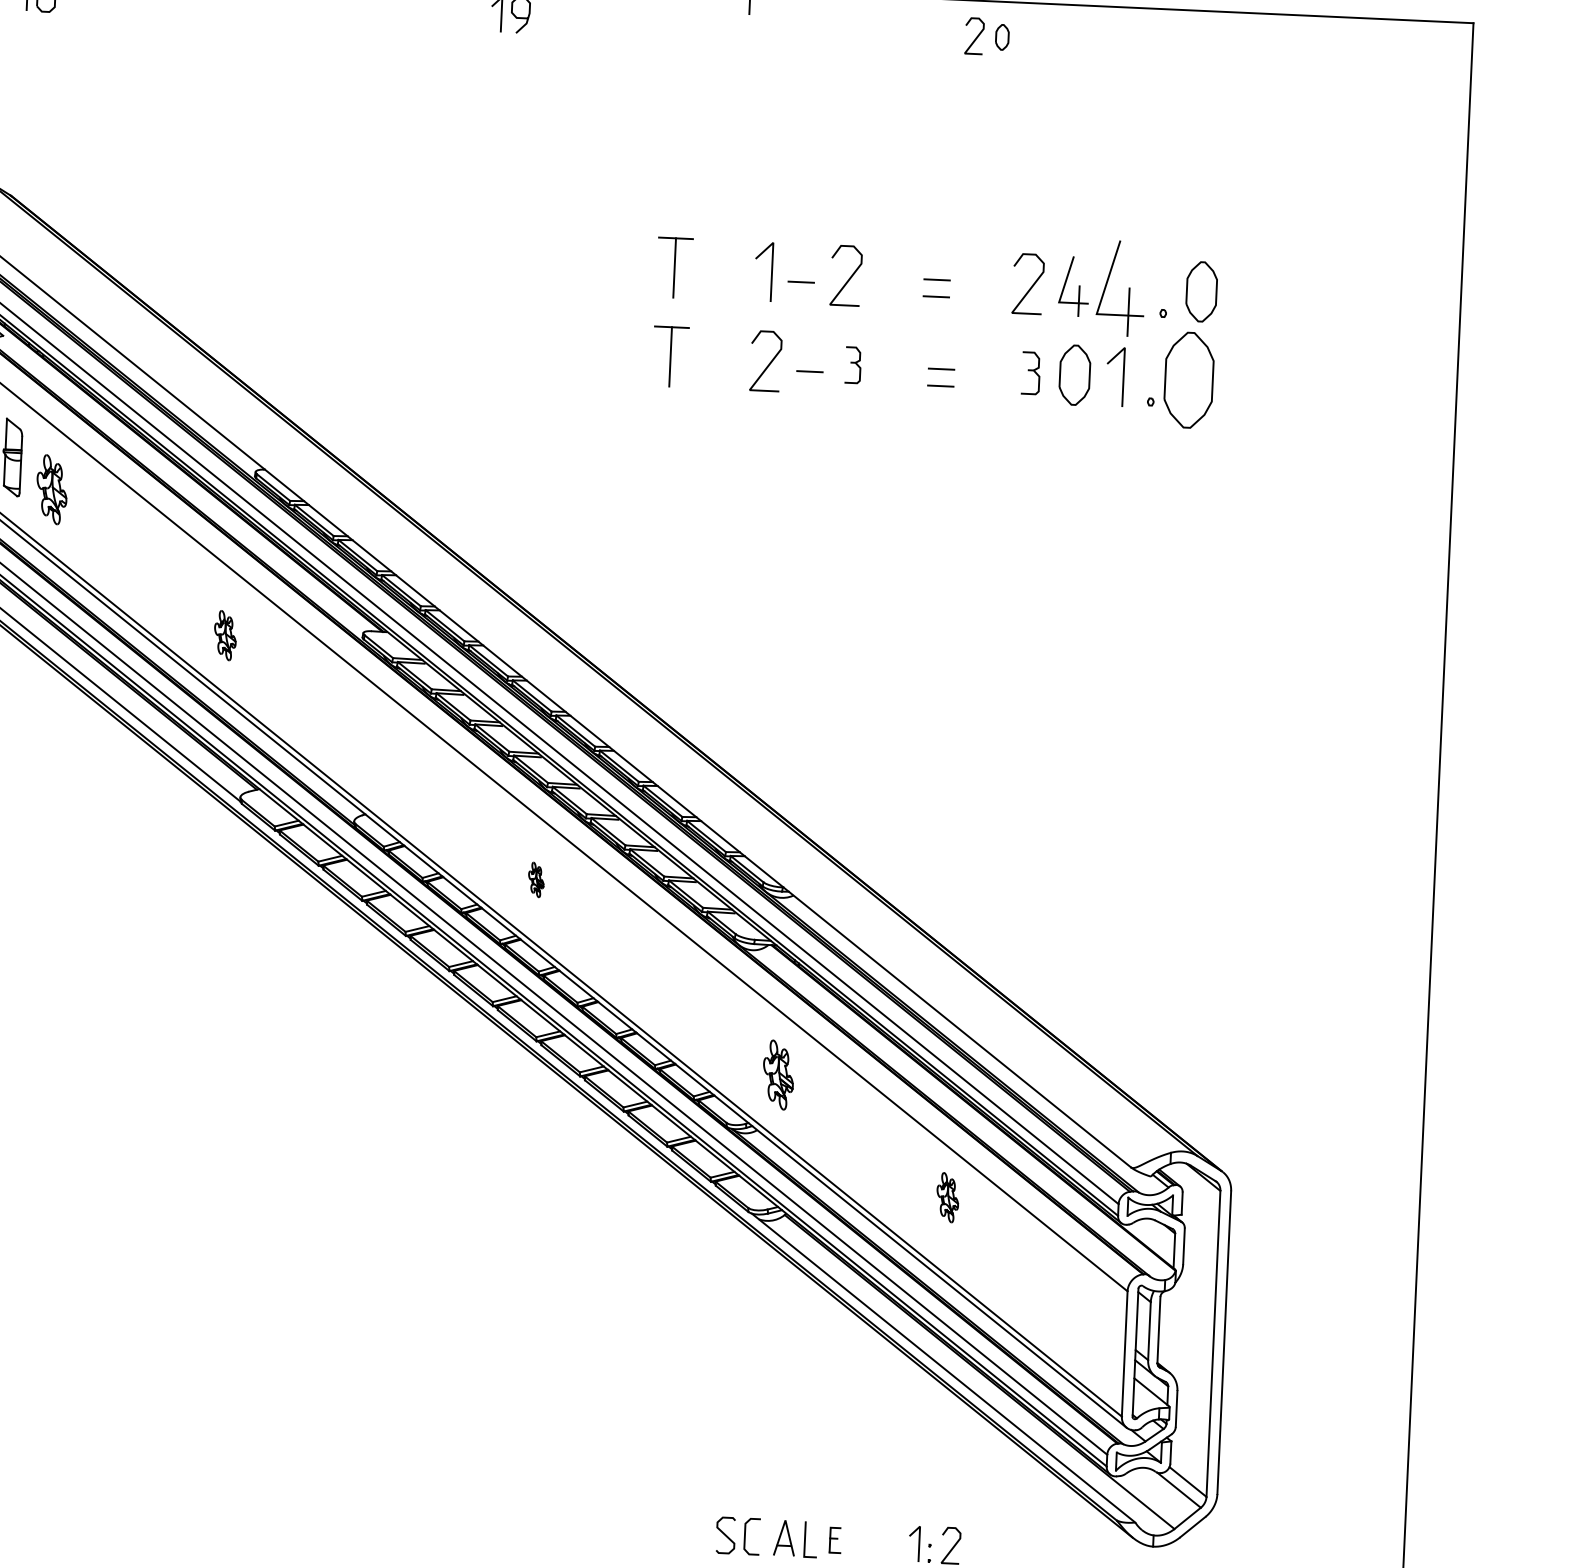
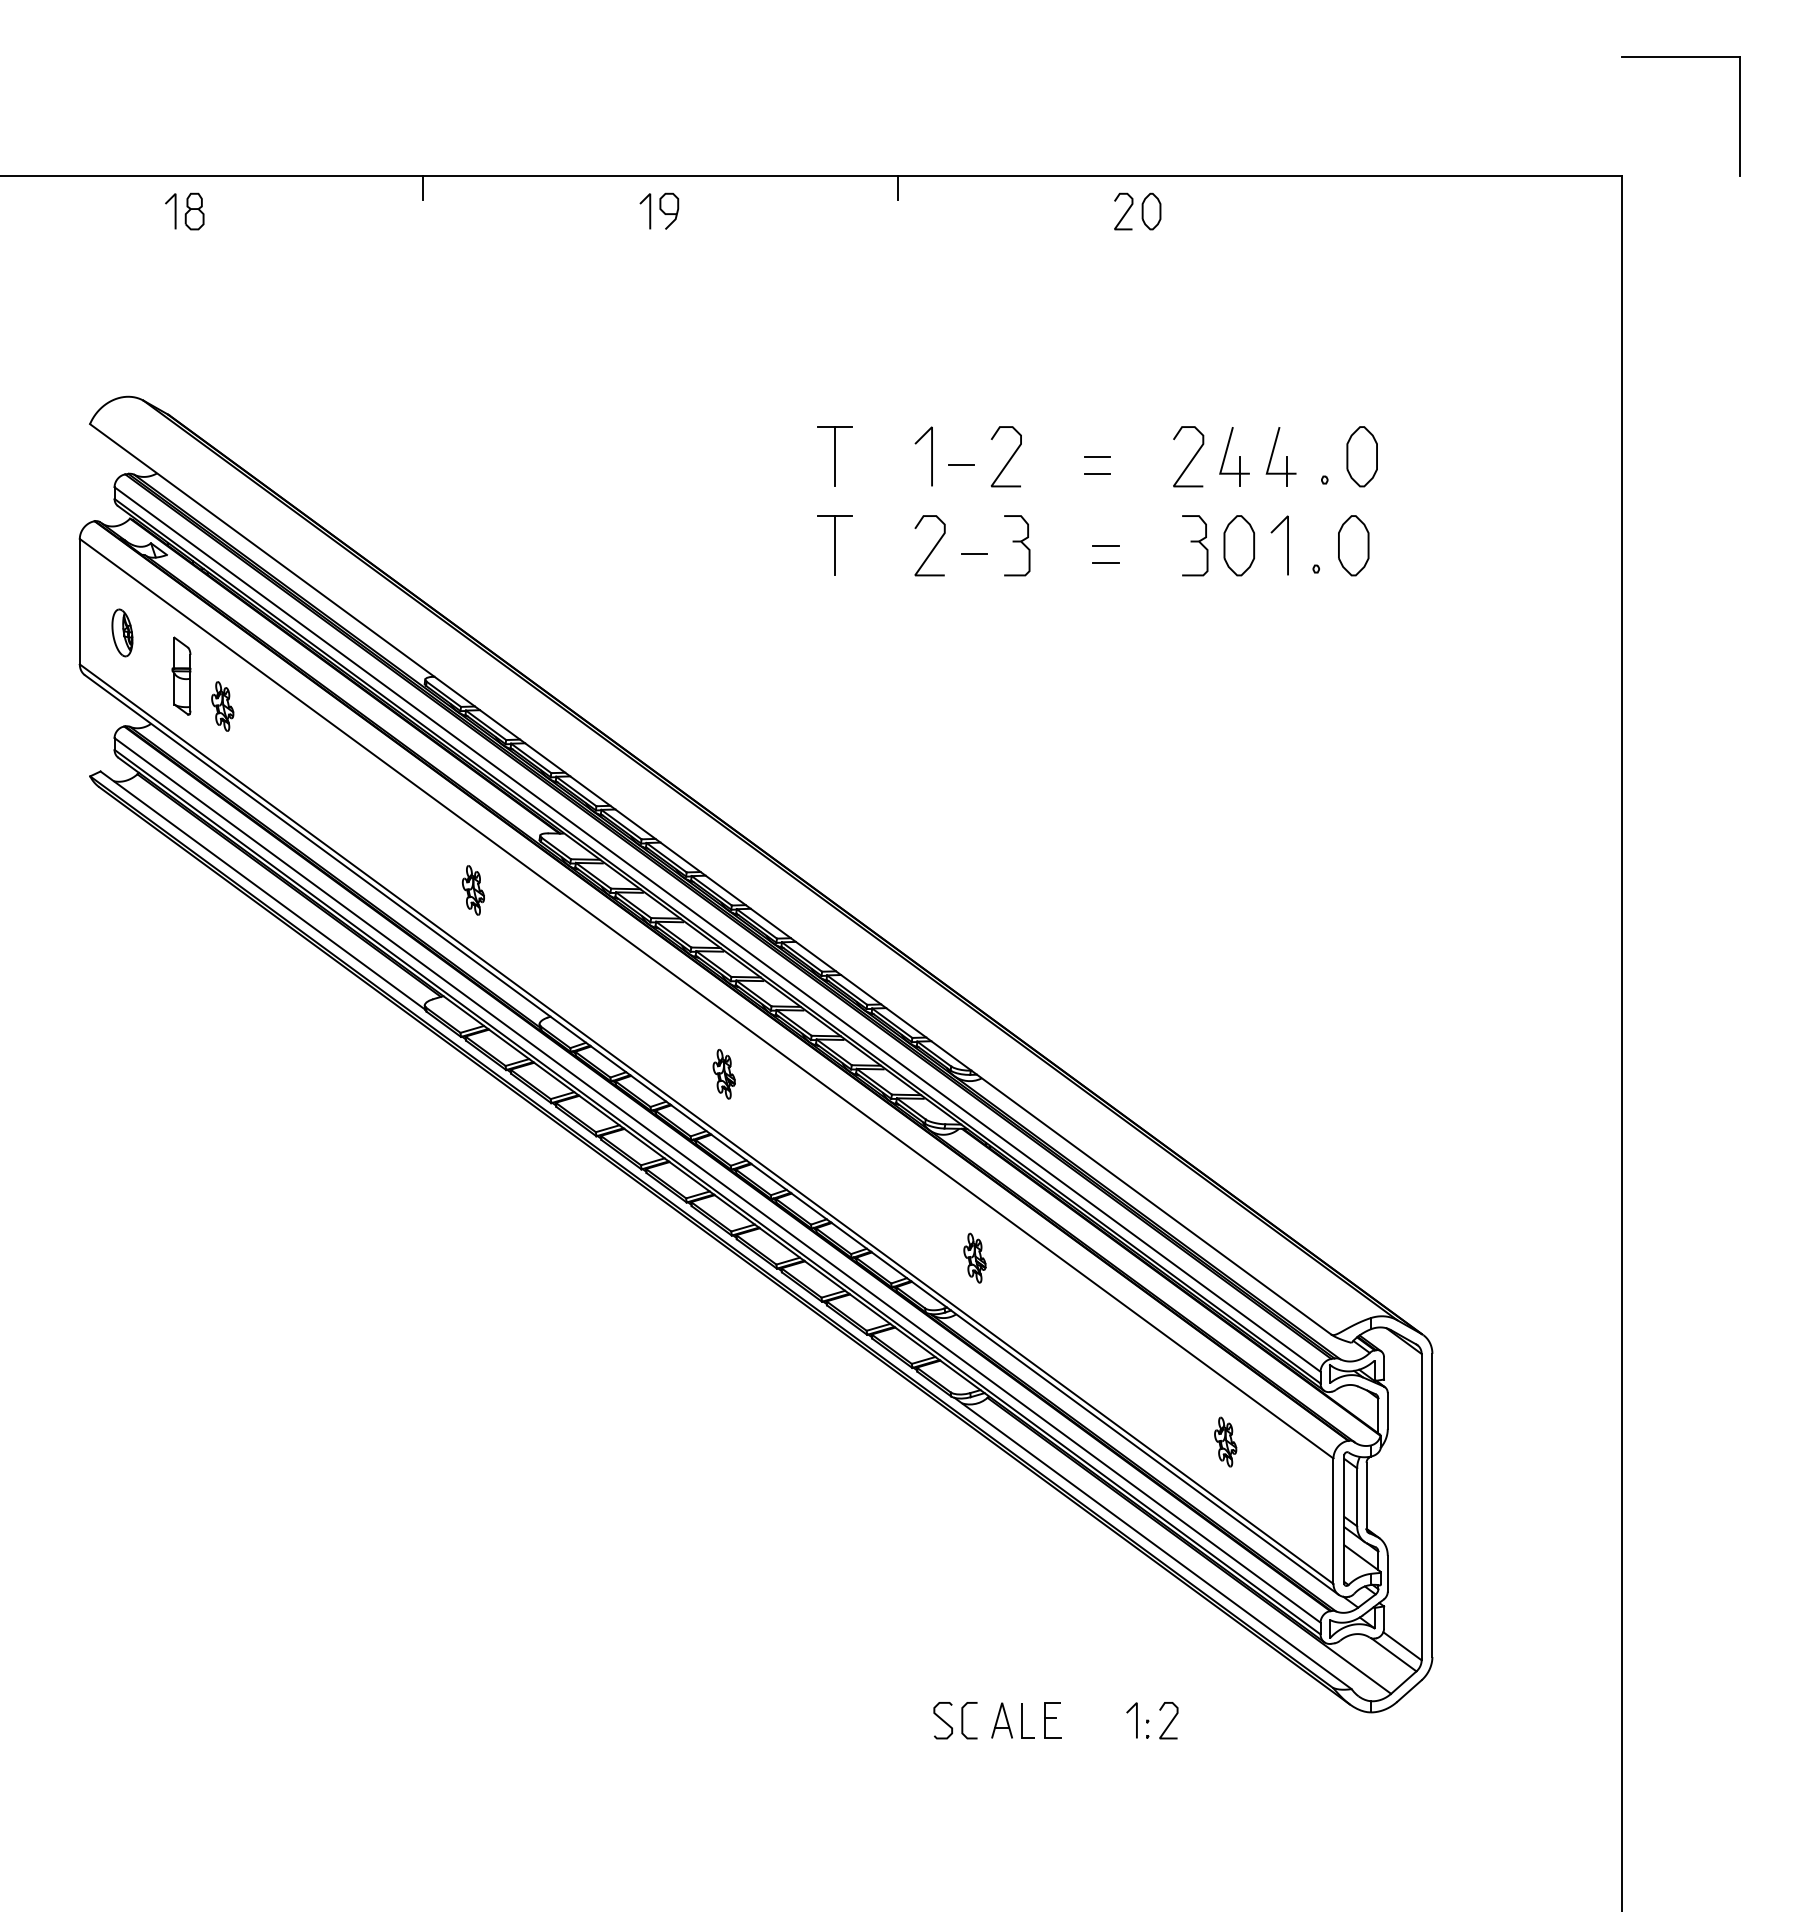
part: (1002, 37) -> (1151, 211), size x1.43
part: (1120, 287) -> (1280, 456), size x0.62
part: (853, 364) -> (1017, 545), size x1.67
part: (1031, 372) -> (1195, 545), size x1.43
part: (1188, 380) -> (1353, 545), size x0.62
part: (51, 489) -> (222, 706), size x0.71
part: (224, 635) -> (472, 890), moved
part: (535, 880) -> (723, 1074), size x1.43
part: (778, 1074) -> (974, 1257), size x0.71
part: (947, 1197) -> (1225, 1441), moved
part: (834, 1540) -> (1052, 1720), size x1.43

